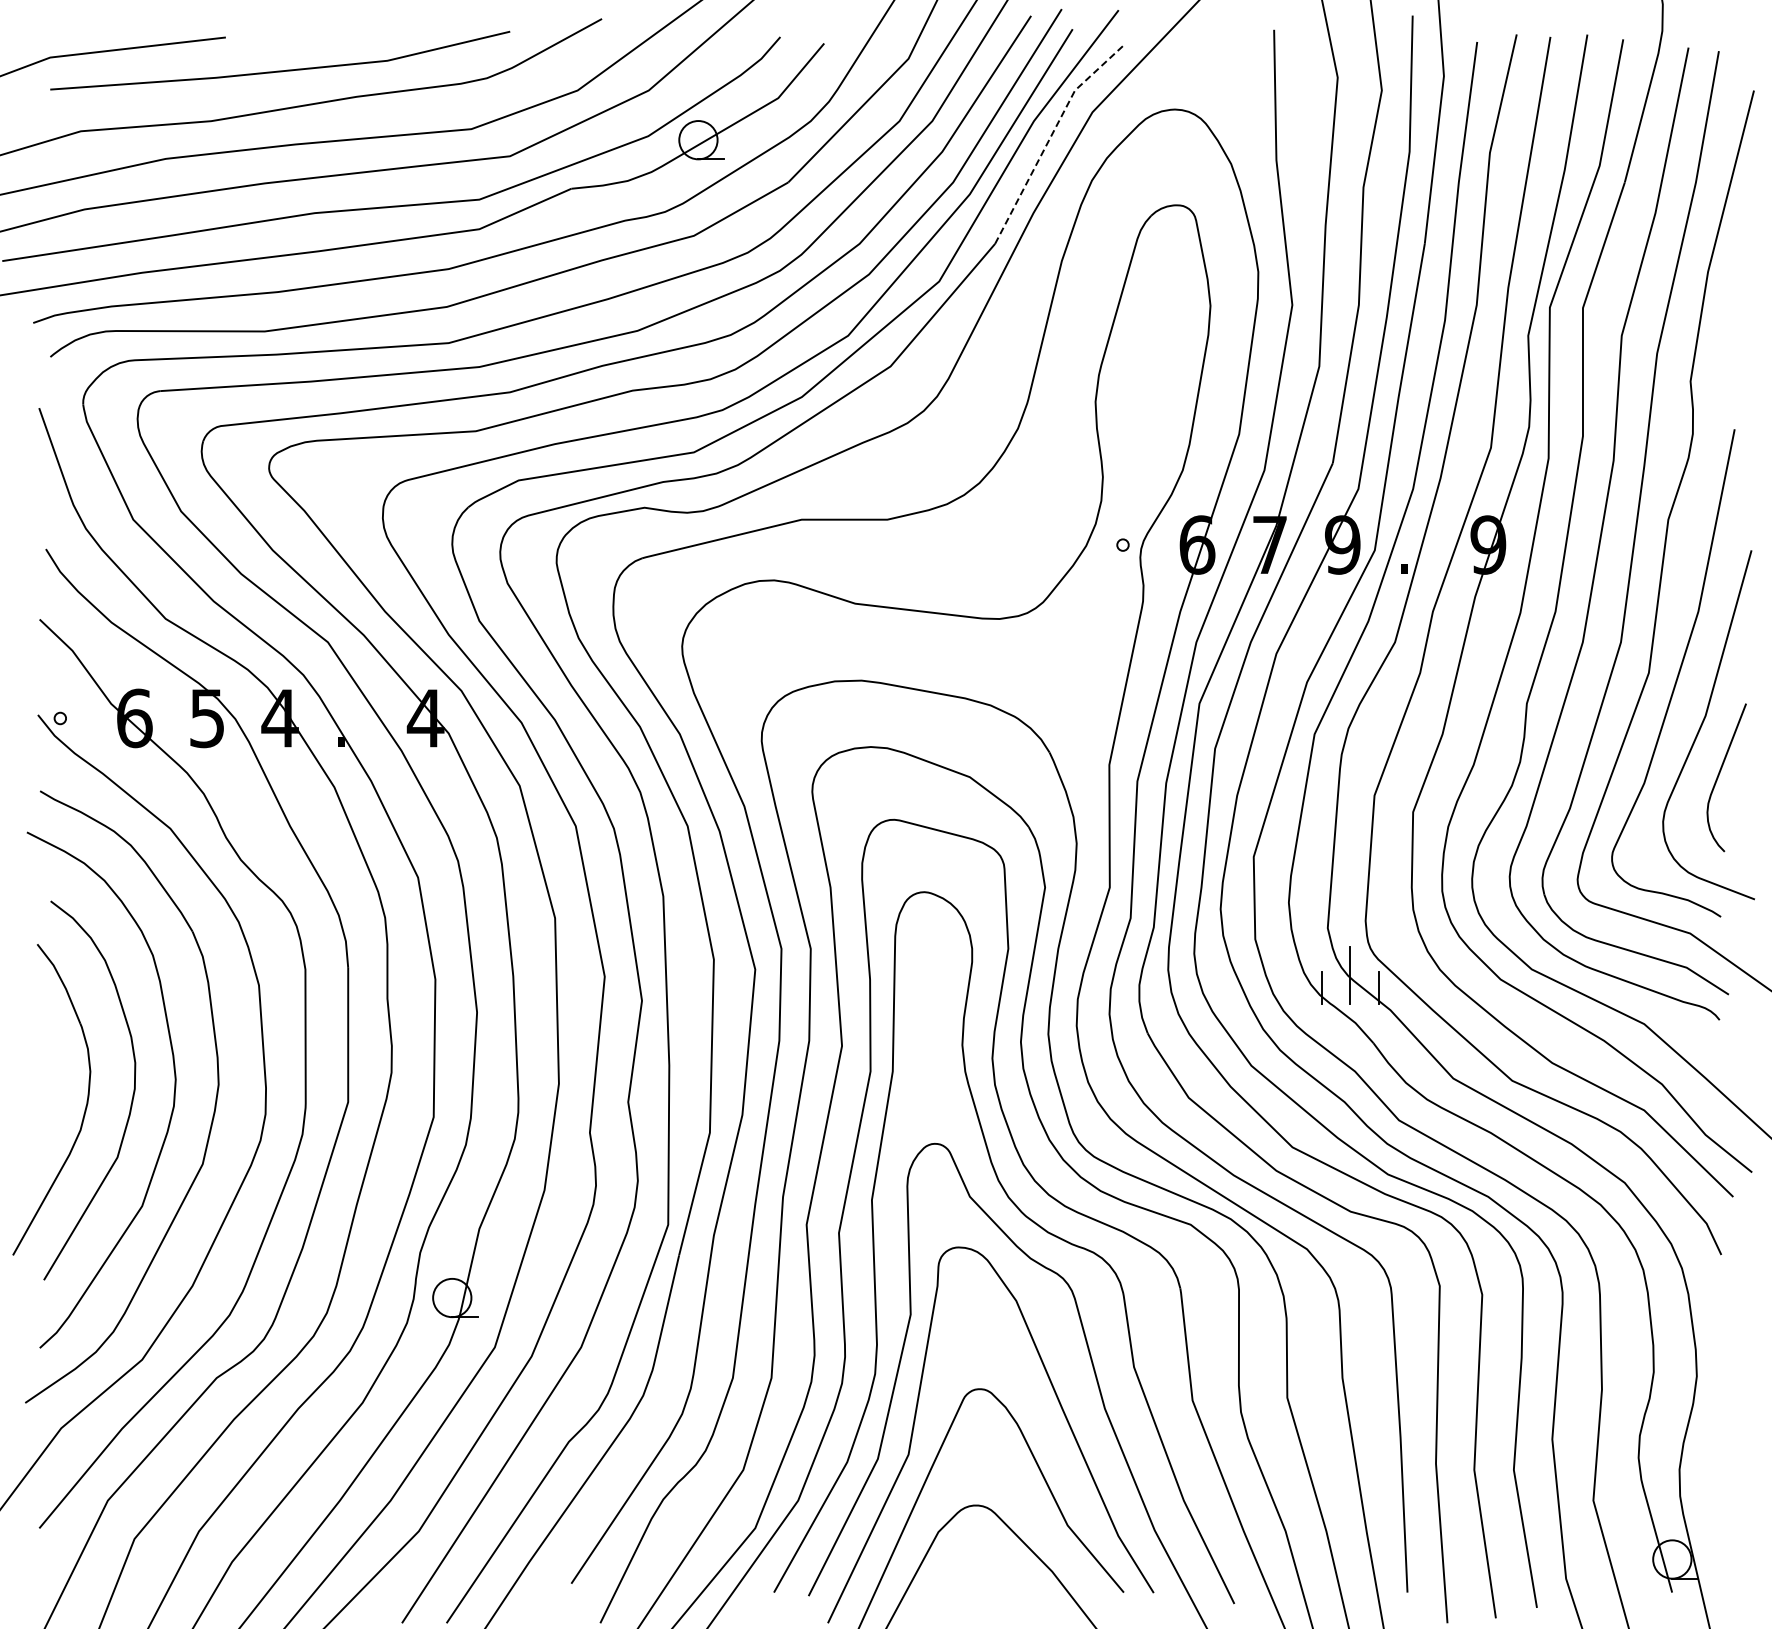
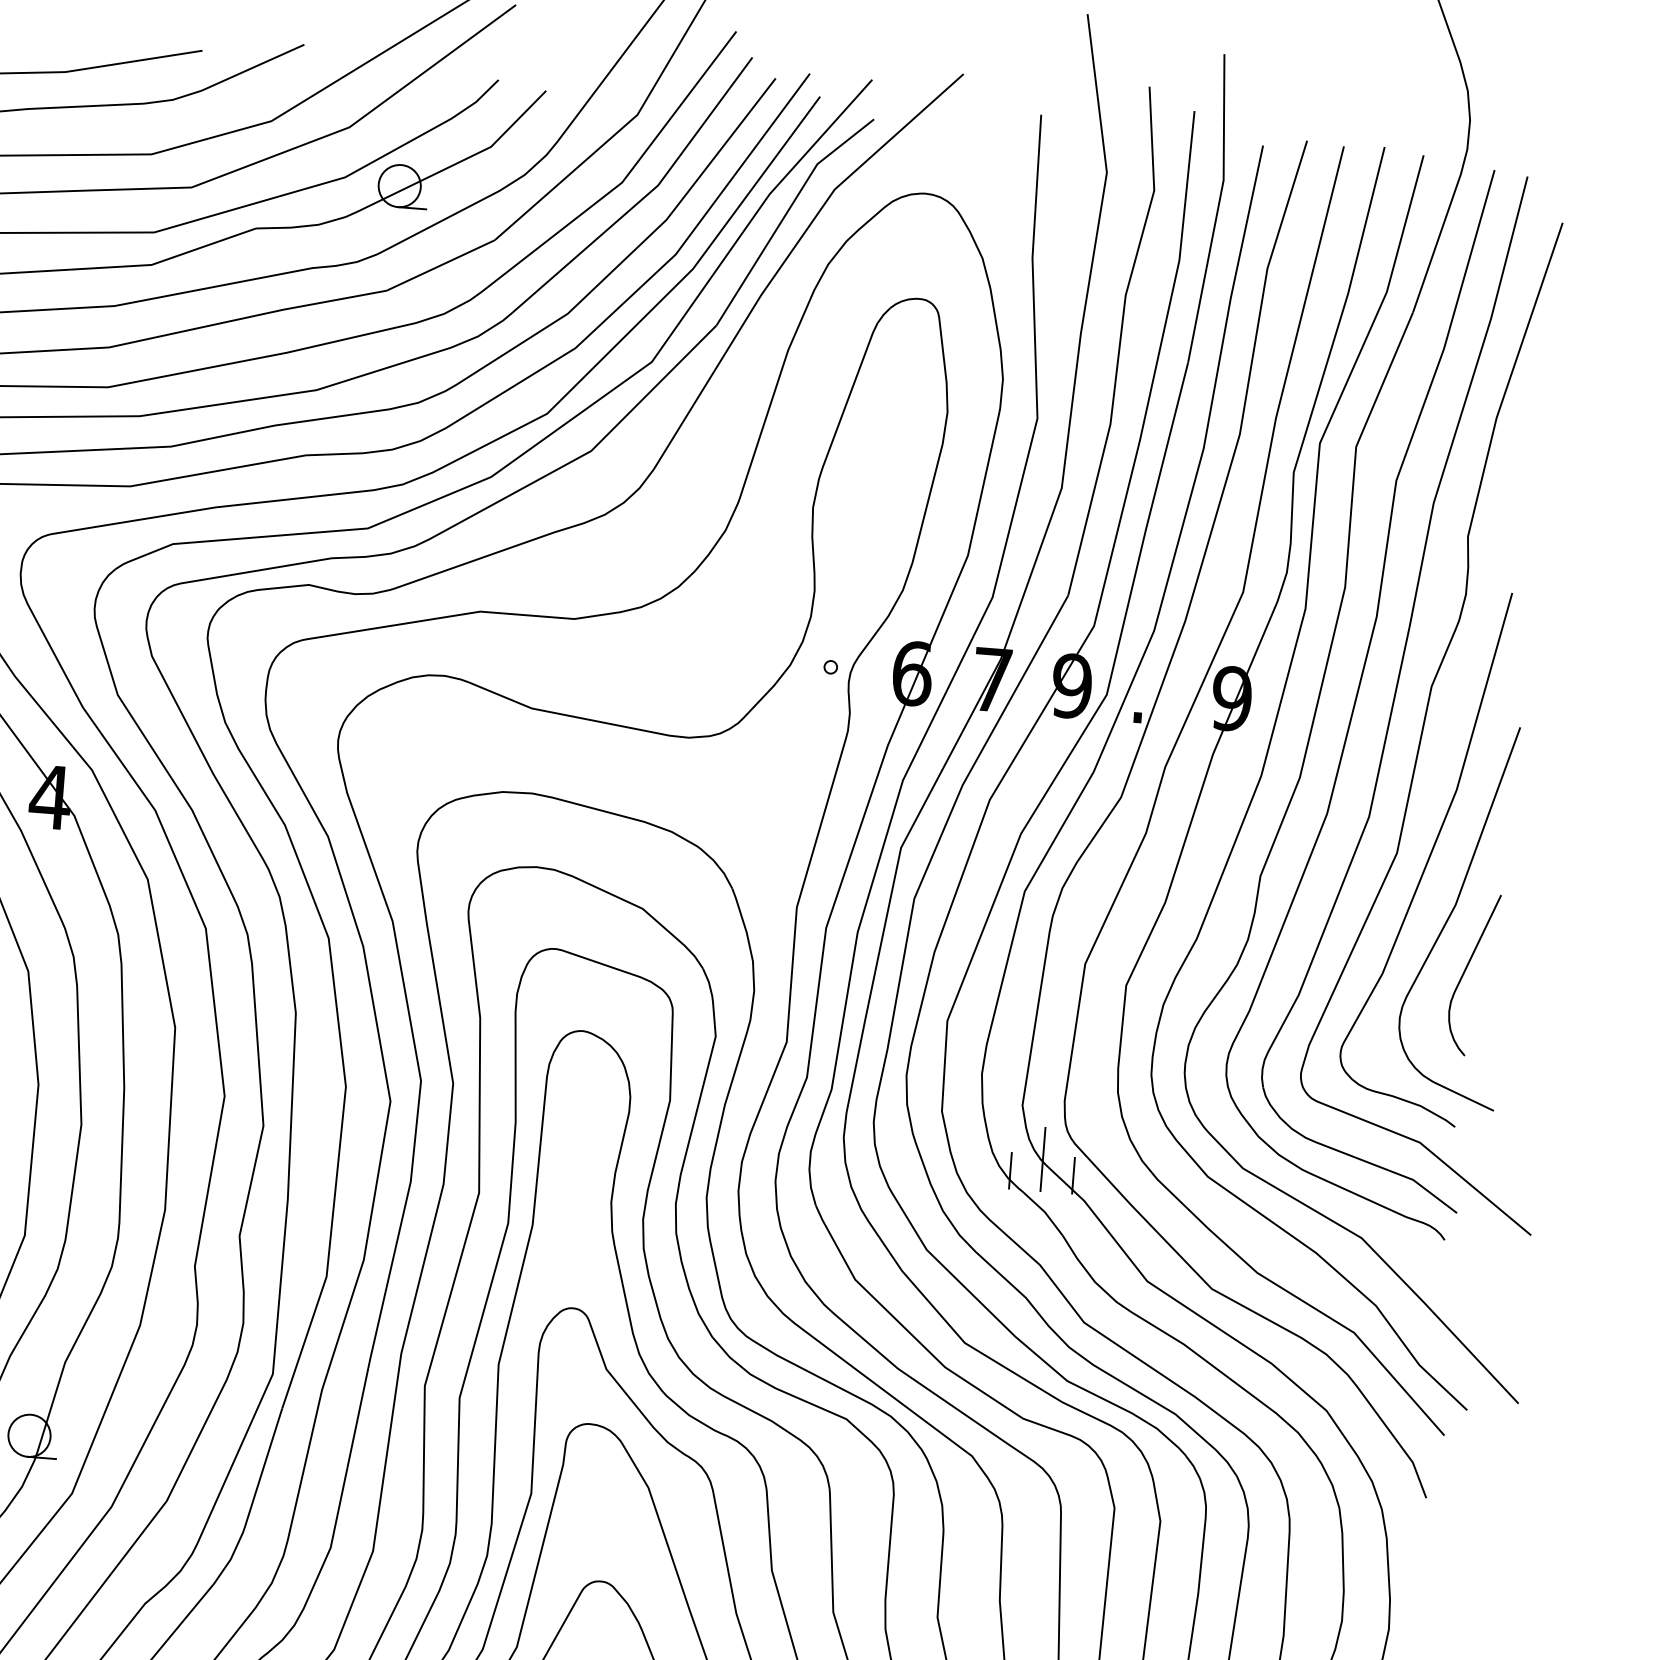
line: (1050, 137) -> (786, 213), dashed -> solid

